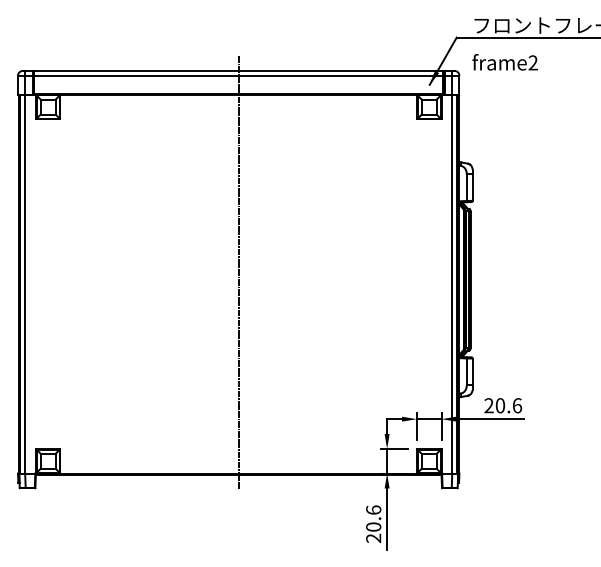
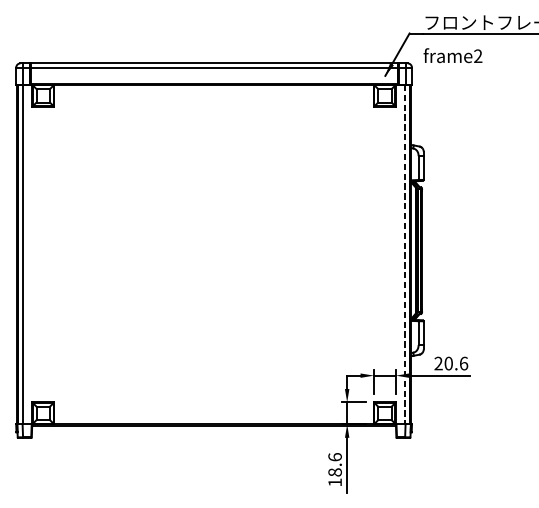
line: (238, 273) -> (213, 245), removed
line: (451, 284) -> (404, 254), solid -> dashed
text: (373, 532) -> (334, 477), 20.6 -> 18.6

